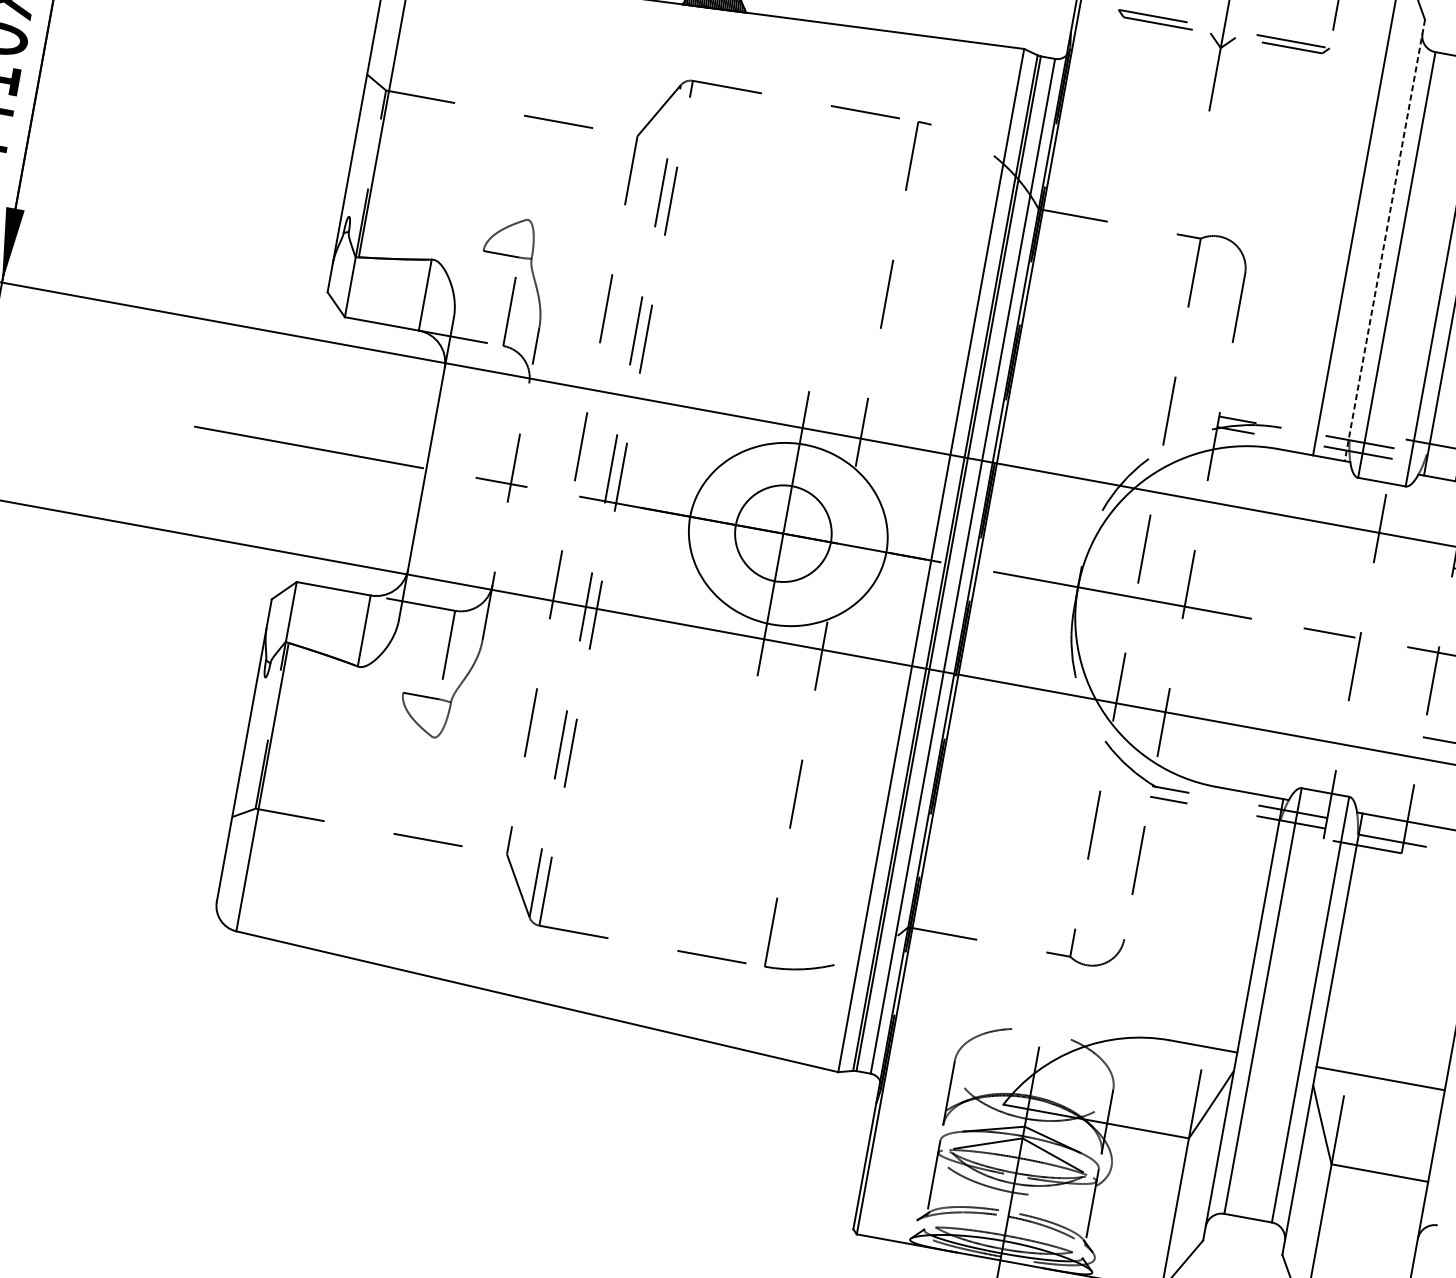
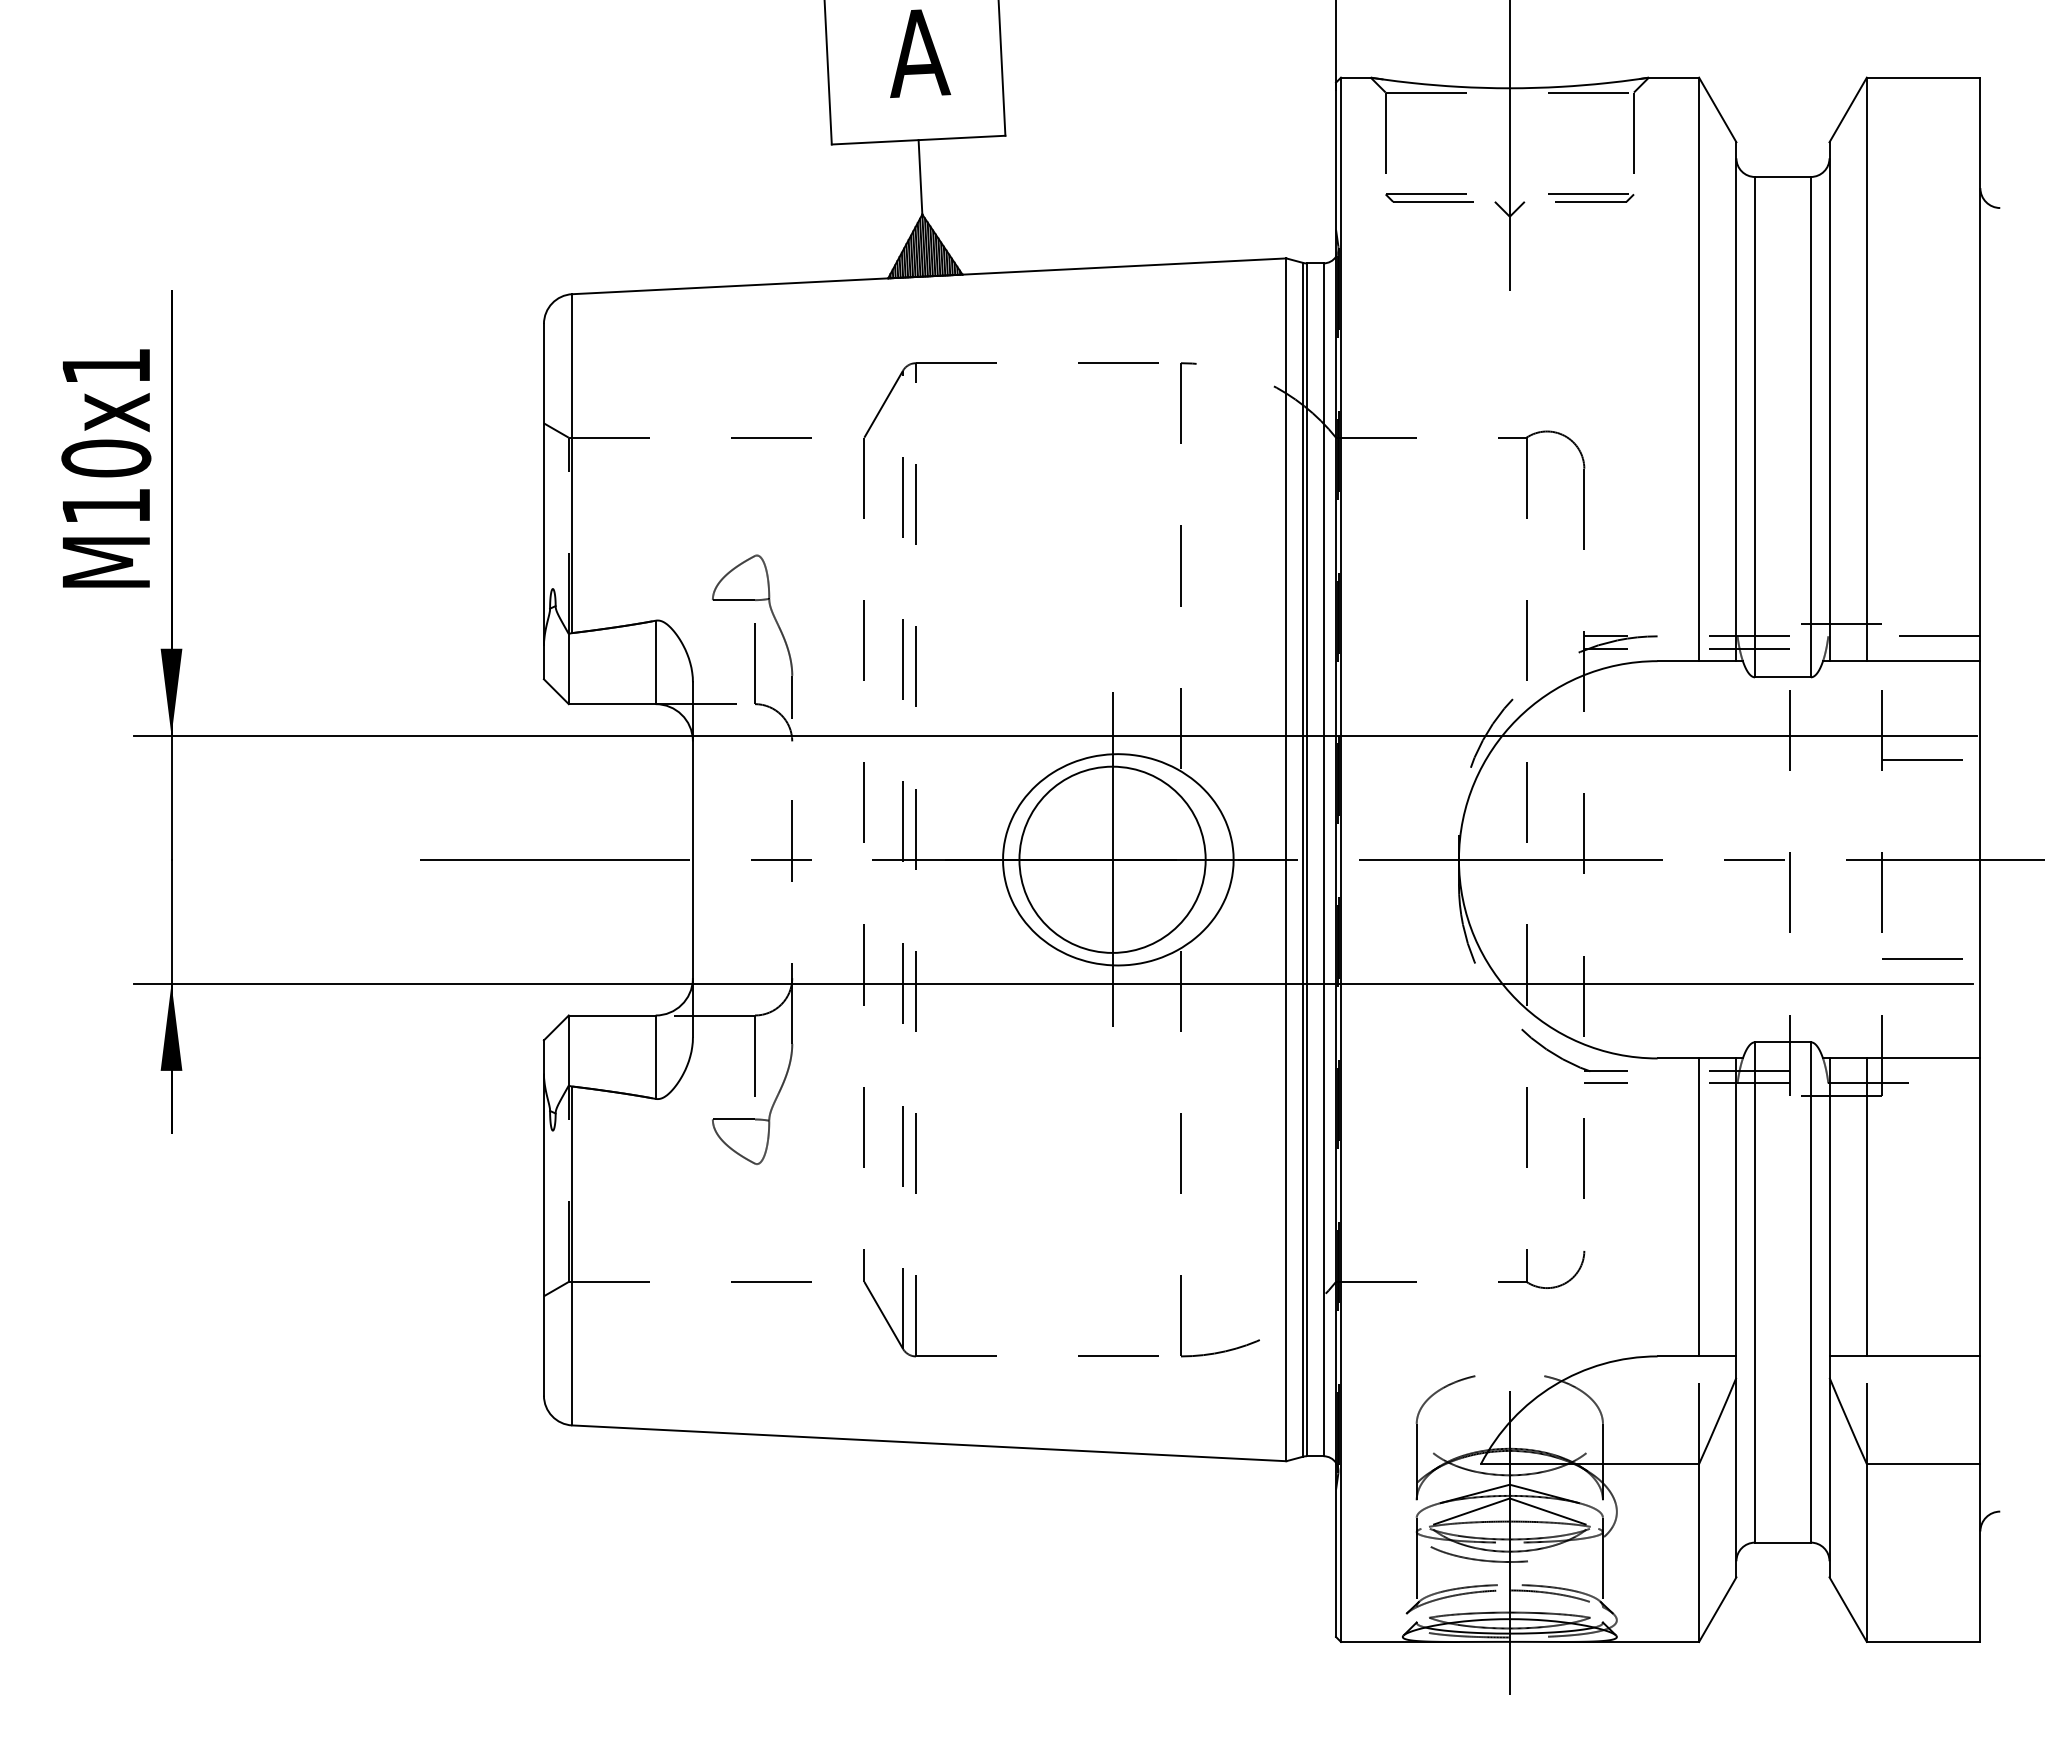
line: (1384, 241) -> (1736, 402), dashed -> solid
circle: (783, 533) -> (1112, 859), size x1.67
line: (1228, 920) -> (1699, 1207), added
line: (1370, 946) -> (1866, 1207), added

